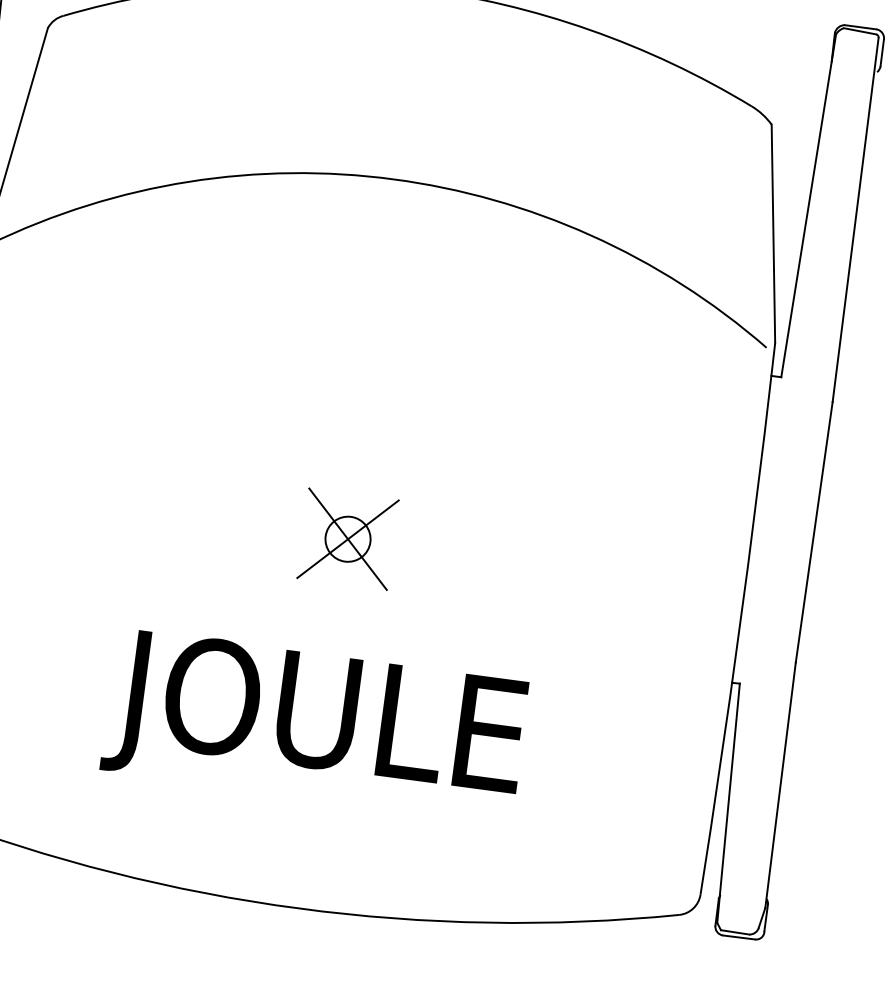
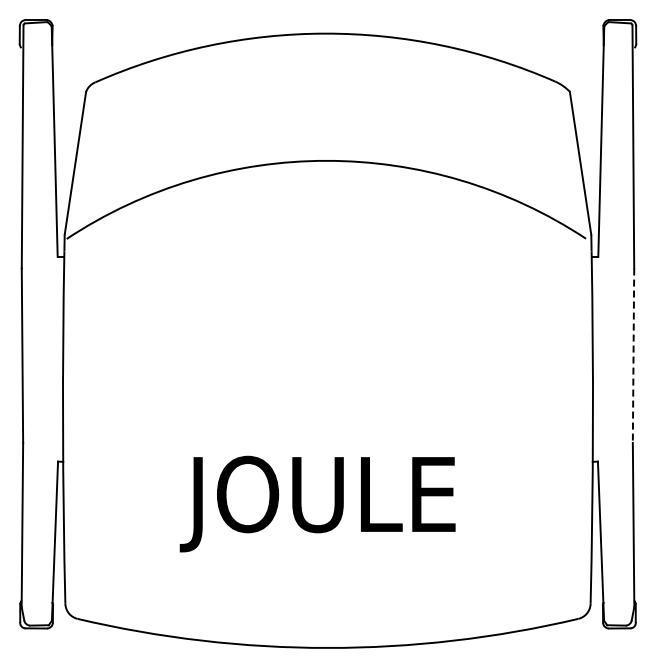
line: (814, 533) -> (633, 356), solid -> dashed
part: (347, 539) -> (327, 401), removed
text: (315, 724) -> (317, 503), moved

